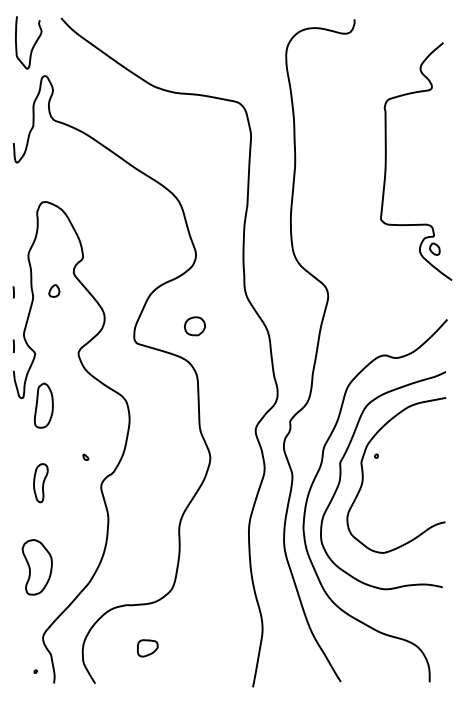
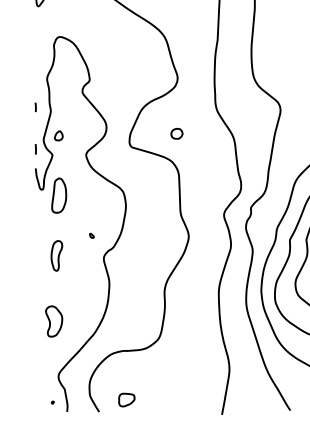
part: (54, 290) -> (58, 135), moved
part: (195, 326) -> (177, 133), size x0.71
part: (37, 567) -> (54, 321), size x0.71
part: (147, 648) -> (126, 400), moved

